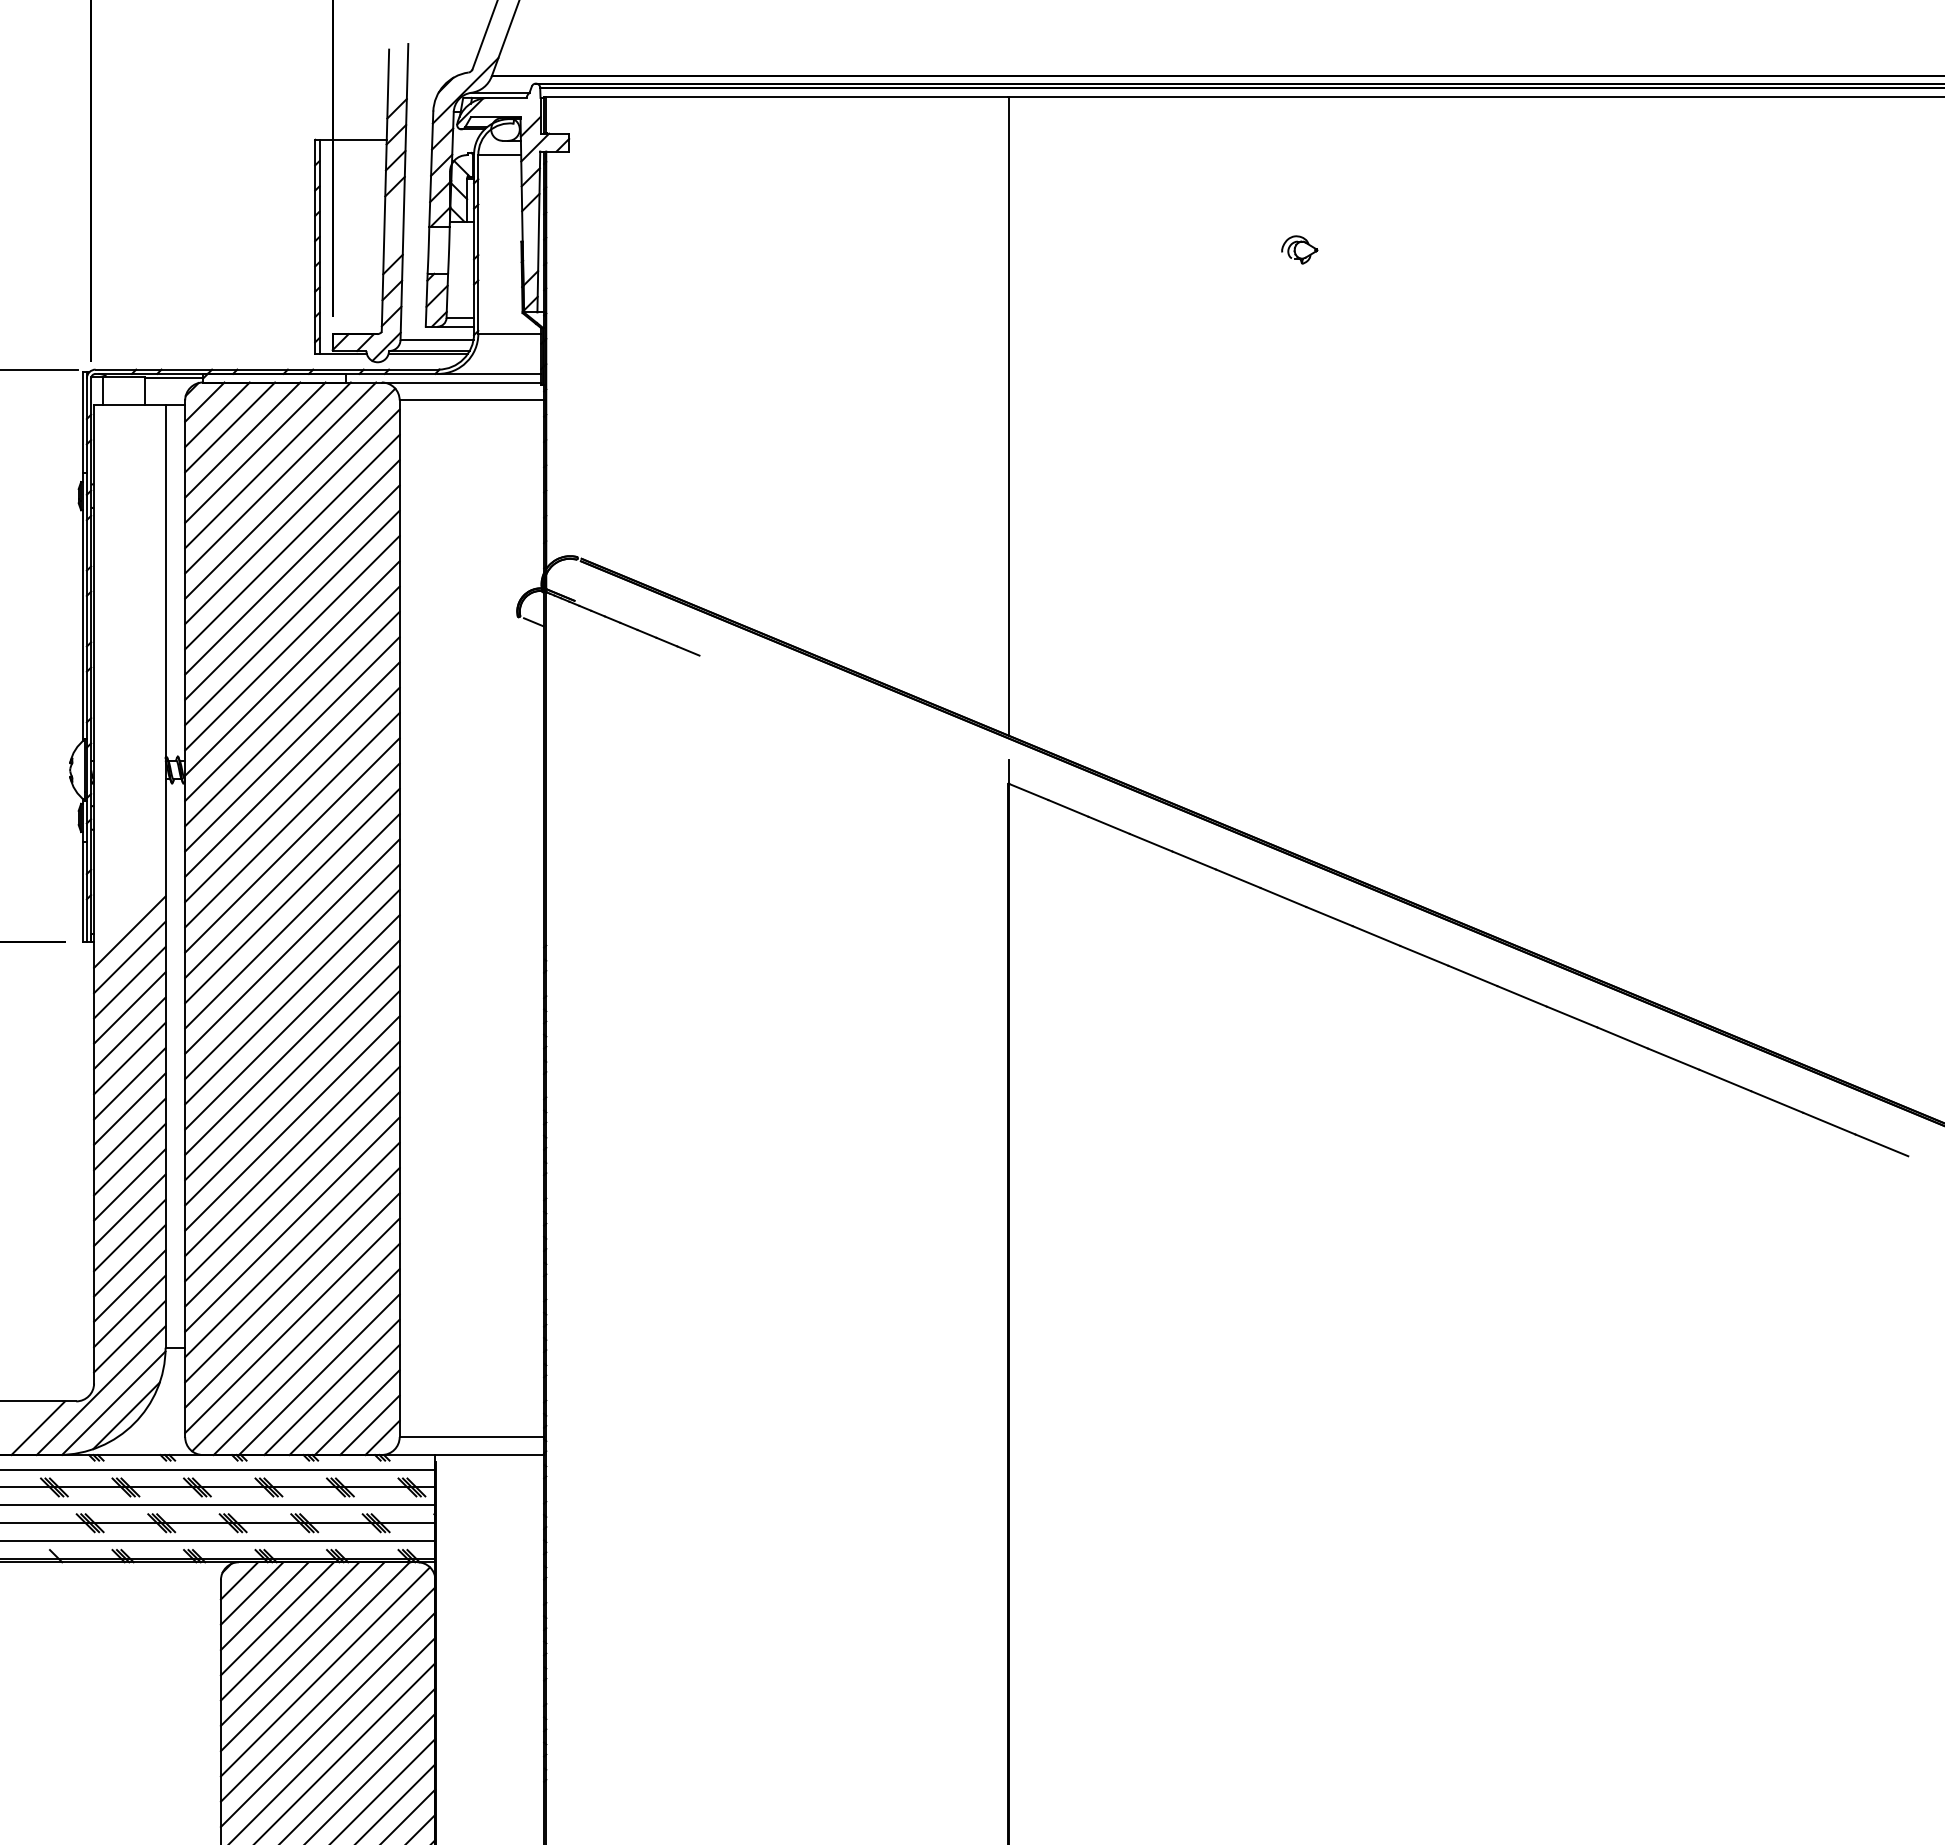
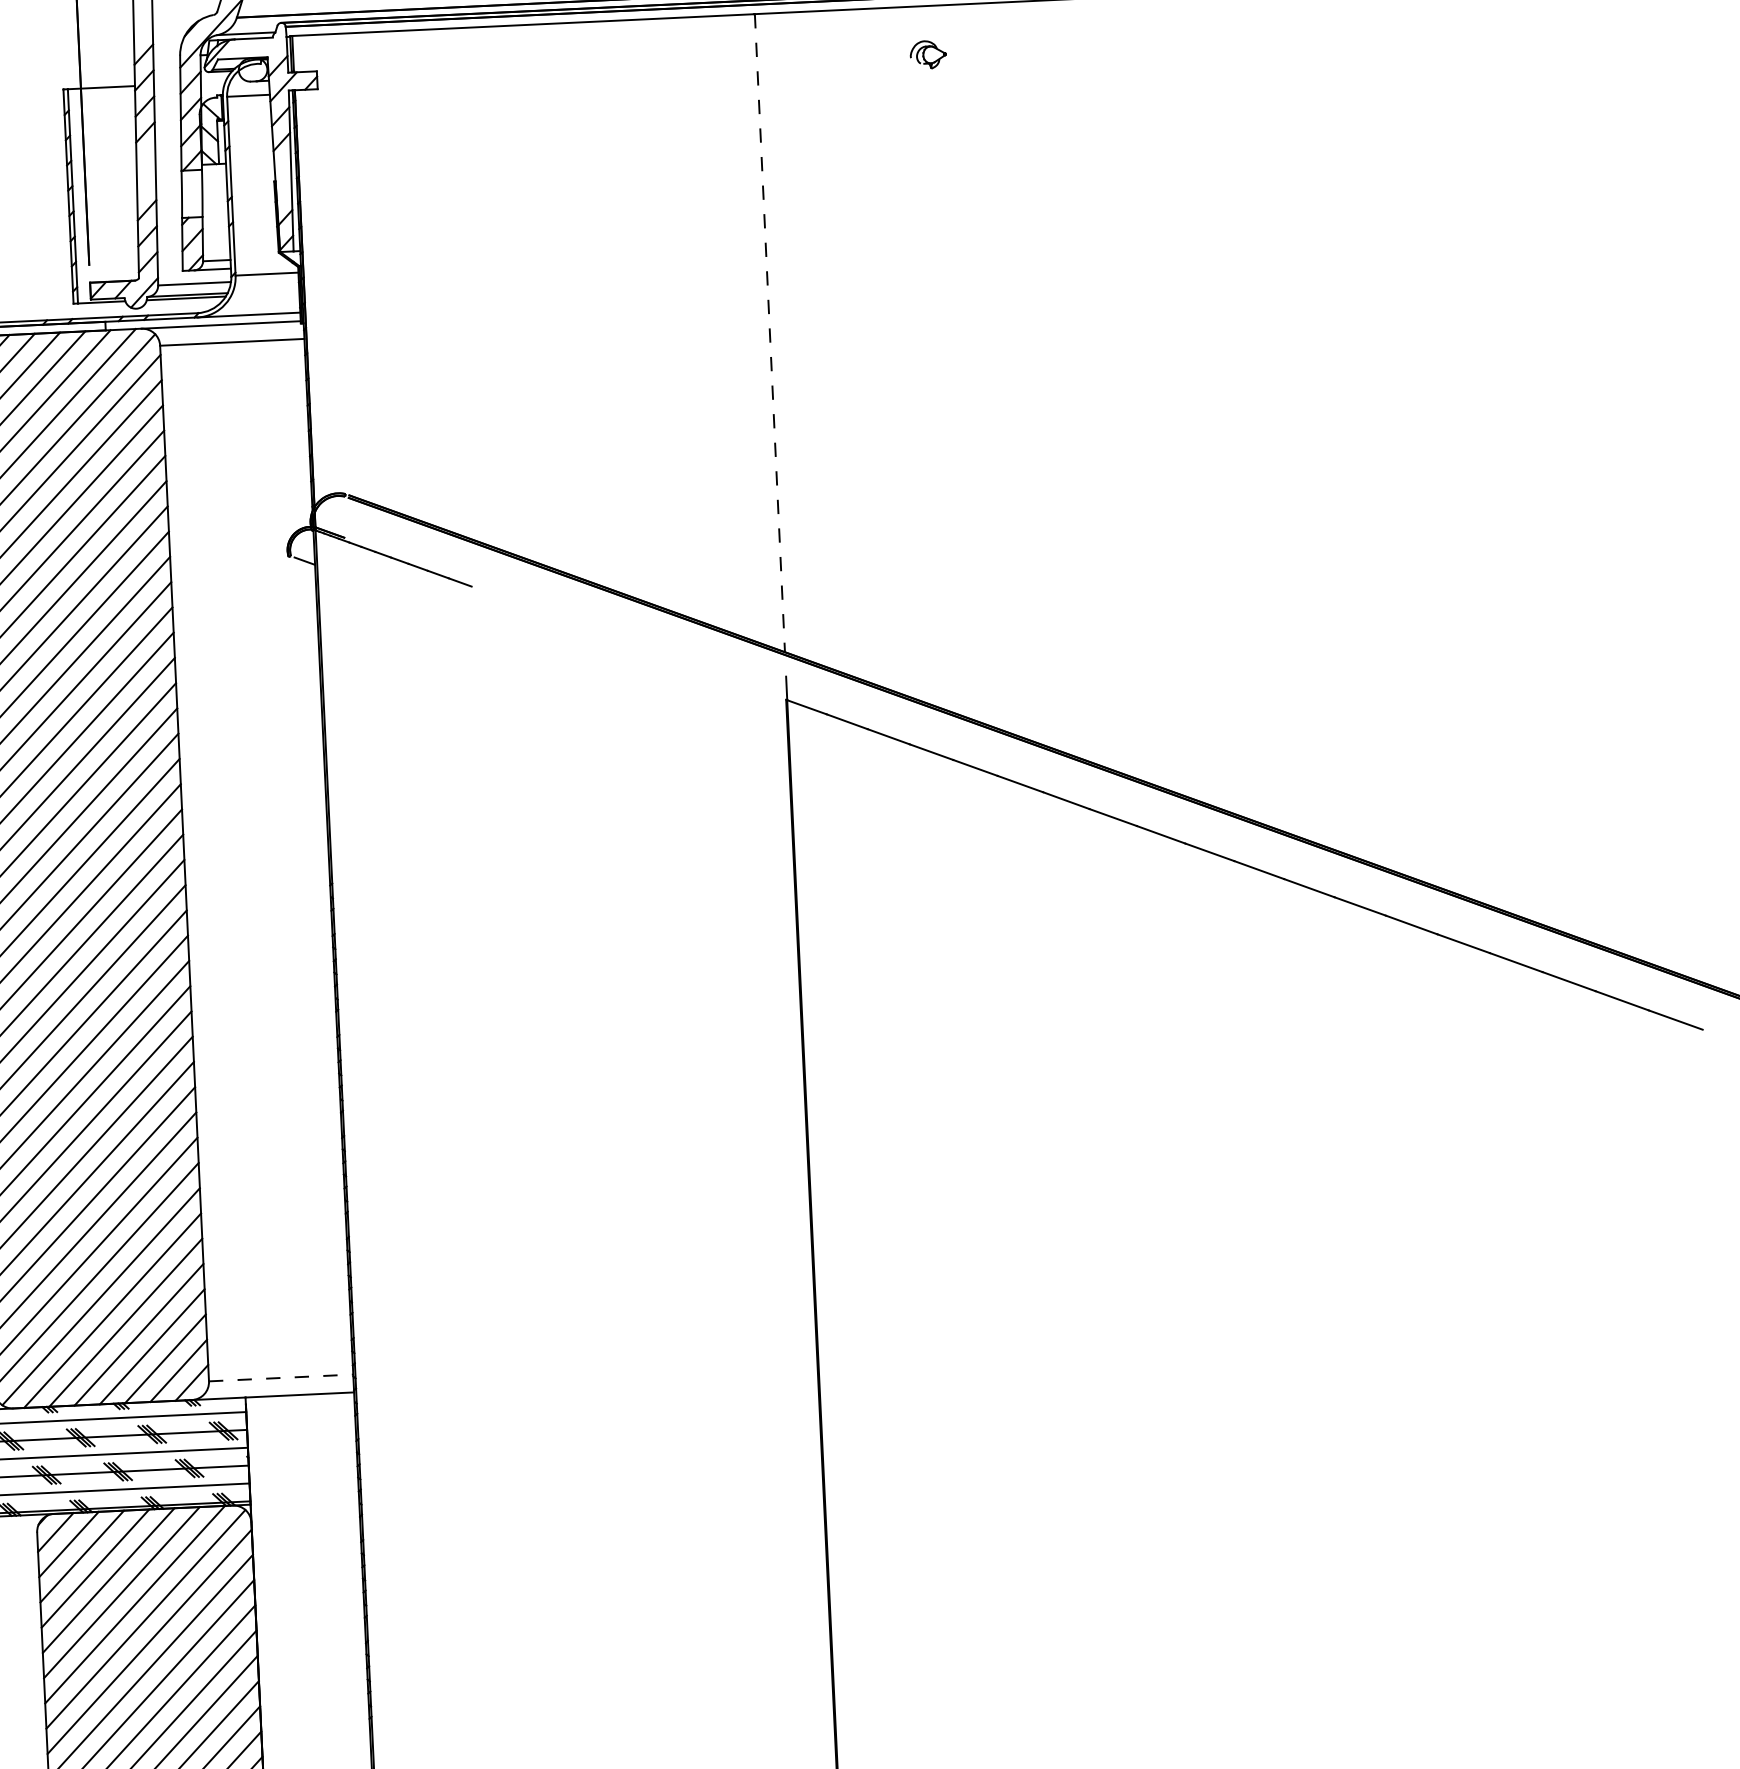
part: (1299, 249) -> (928, 54), moved
line: (1009, 417) -> (770, 334), solid -> dashed
line: (472, 1437) -> (281, 1378), solid -> dashed

